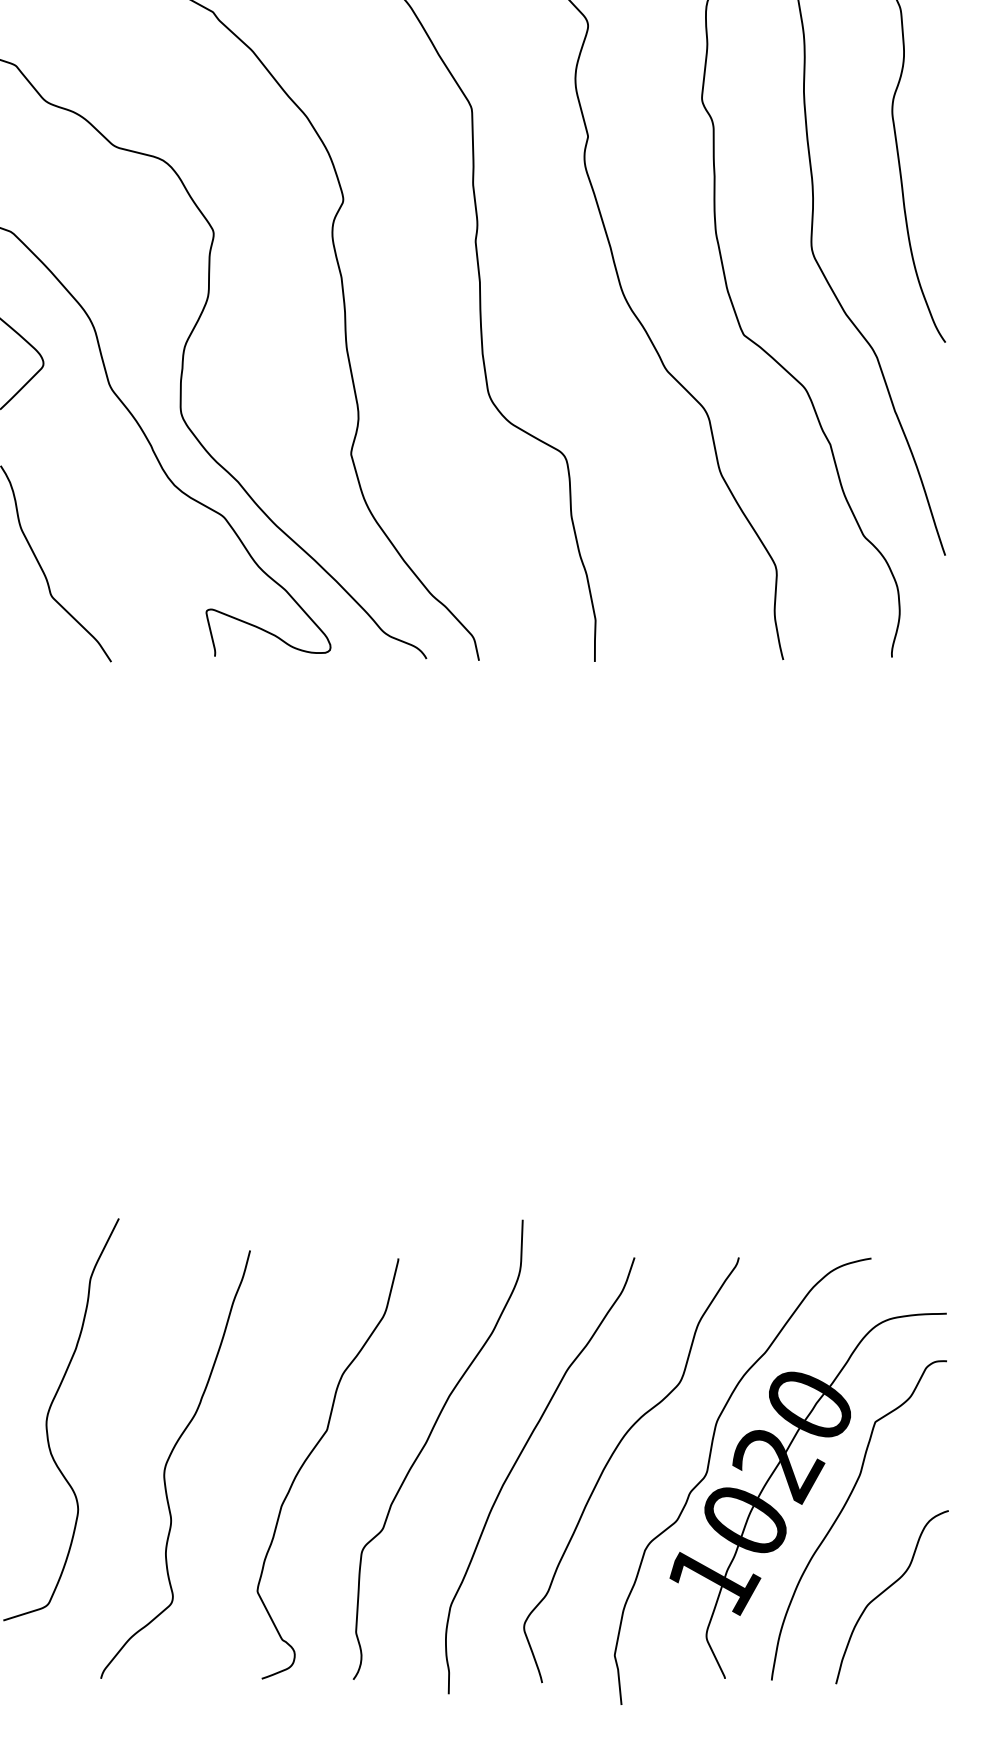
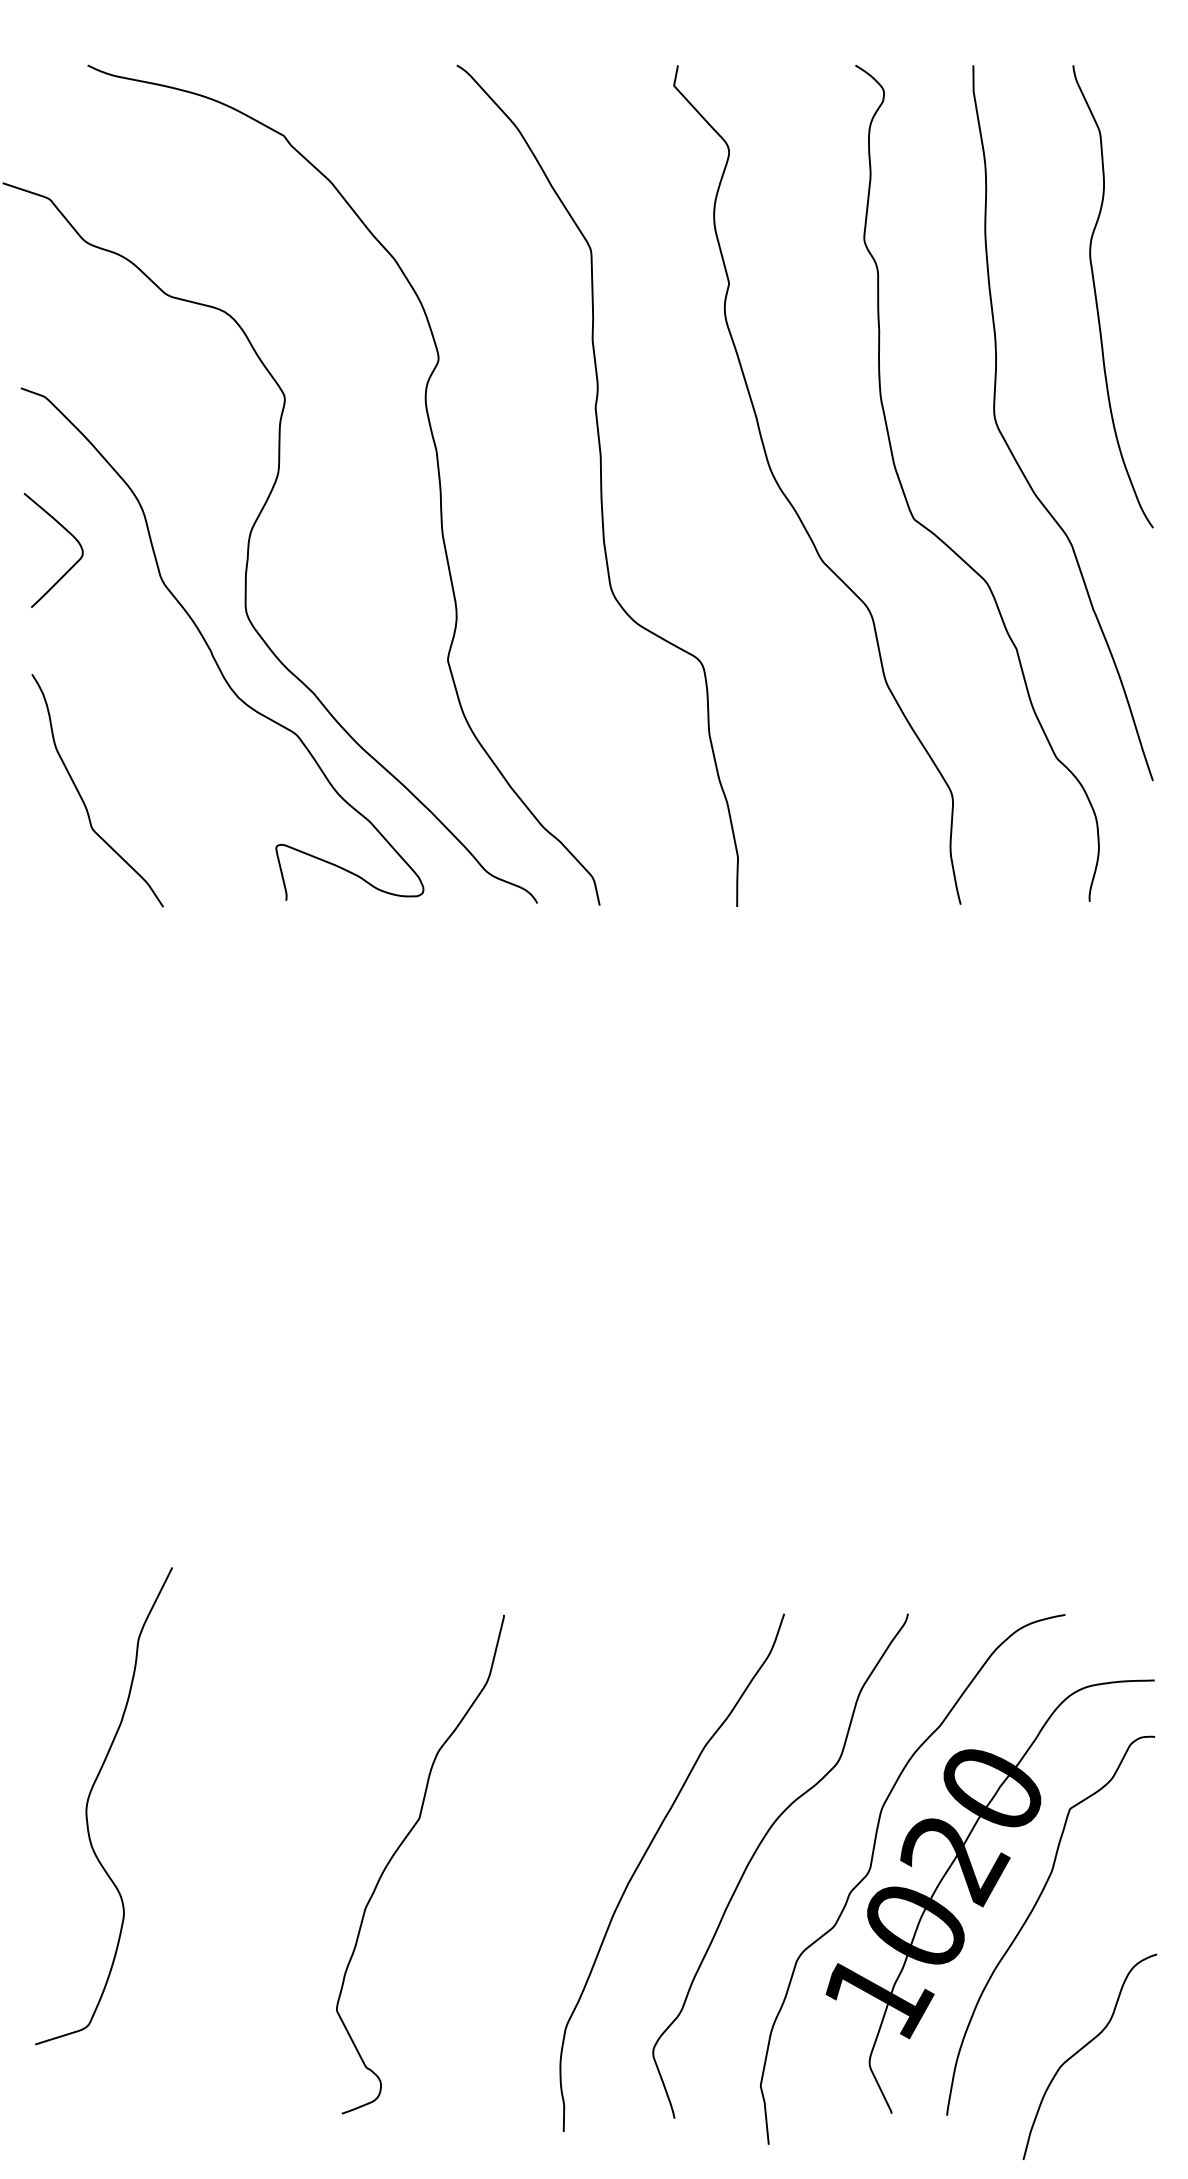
curve: (426, 1443) -> (537, 1834), removed
curve: (167, 1462) -> (230, 1857), removed
curve: (885, 1591) -> (1082, 2049), moved

